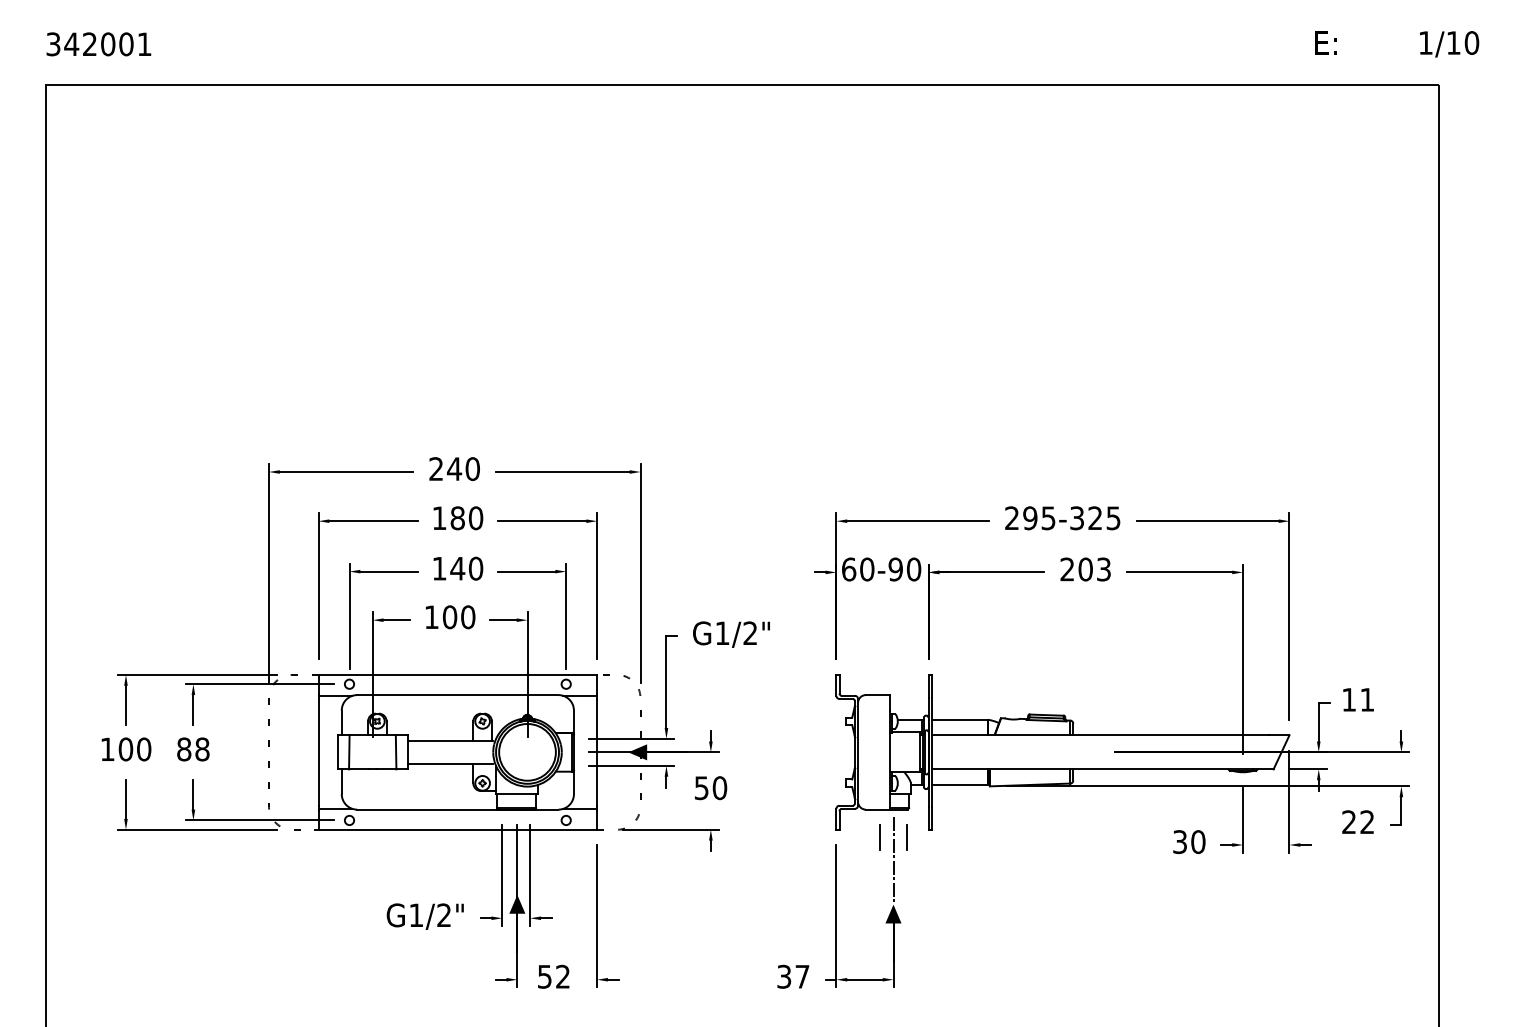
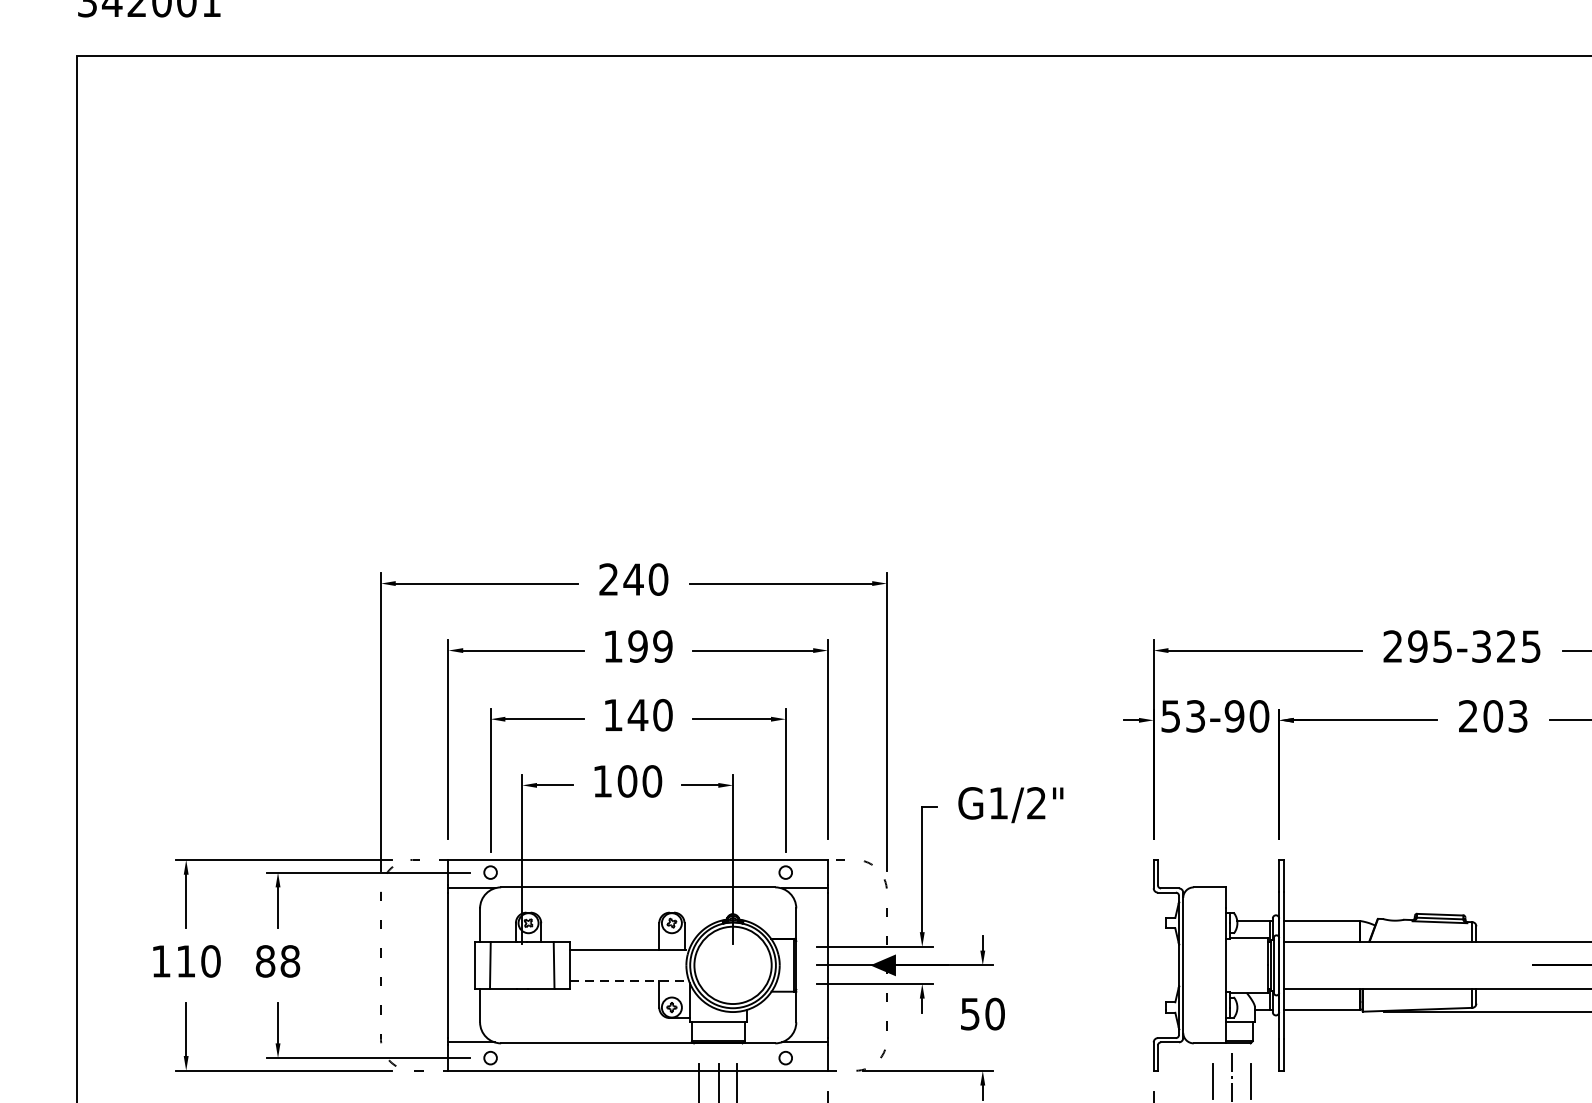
text: (466, 518) -> (649, 646), 180 -> 199
text: (858, 569) -> (1183, 716), 60-90 -> 53-90
text: (125, 749) -> (185, 961), 100 -> 110
line: (450, 763) -> (628, 980), solid -> dashed

